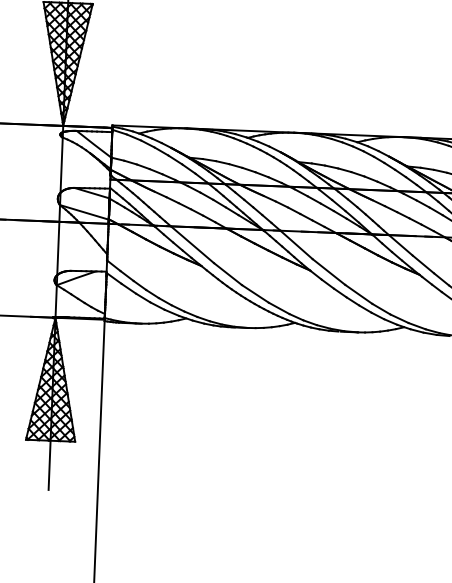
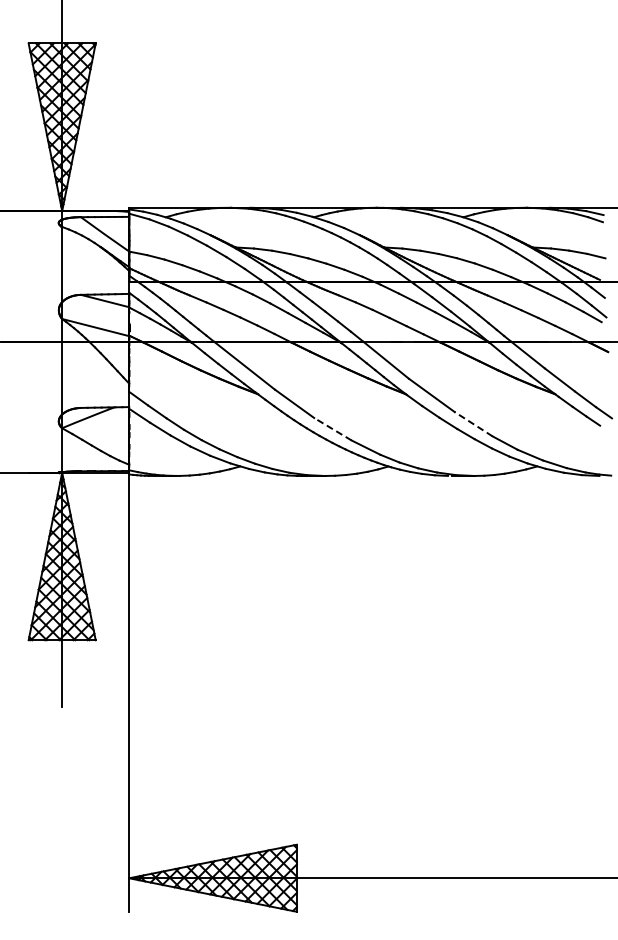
line: (255, 294) -> (332, 429), solid -> dashed
line: (358, 294) -> (473, 424), solid -> dashed

